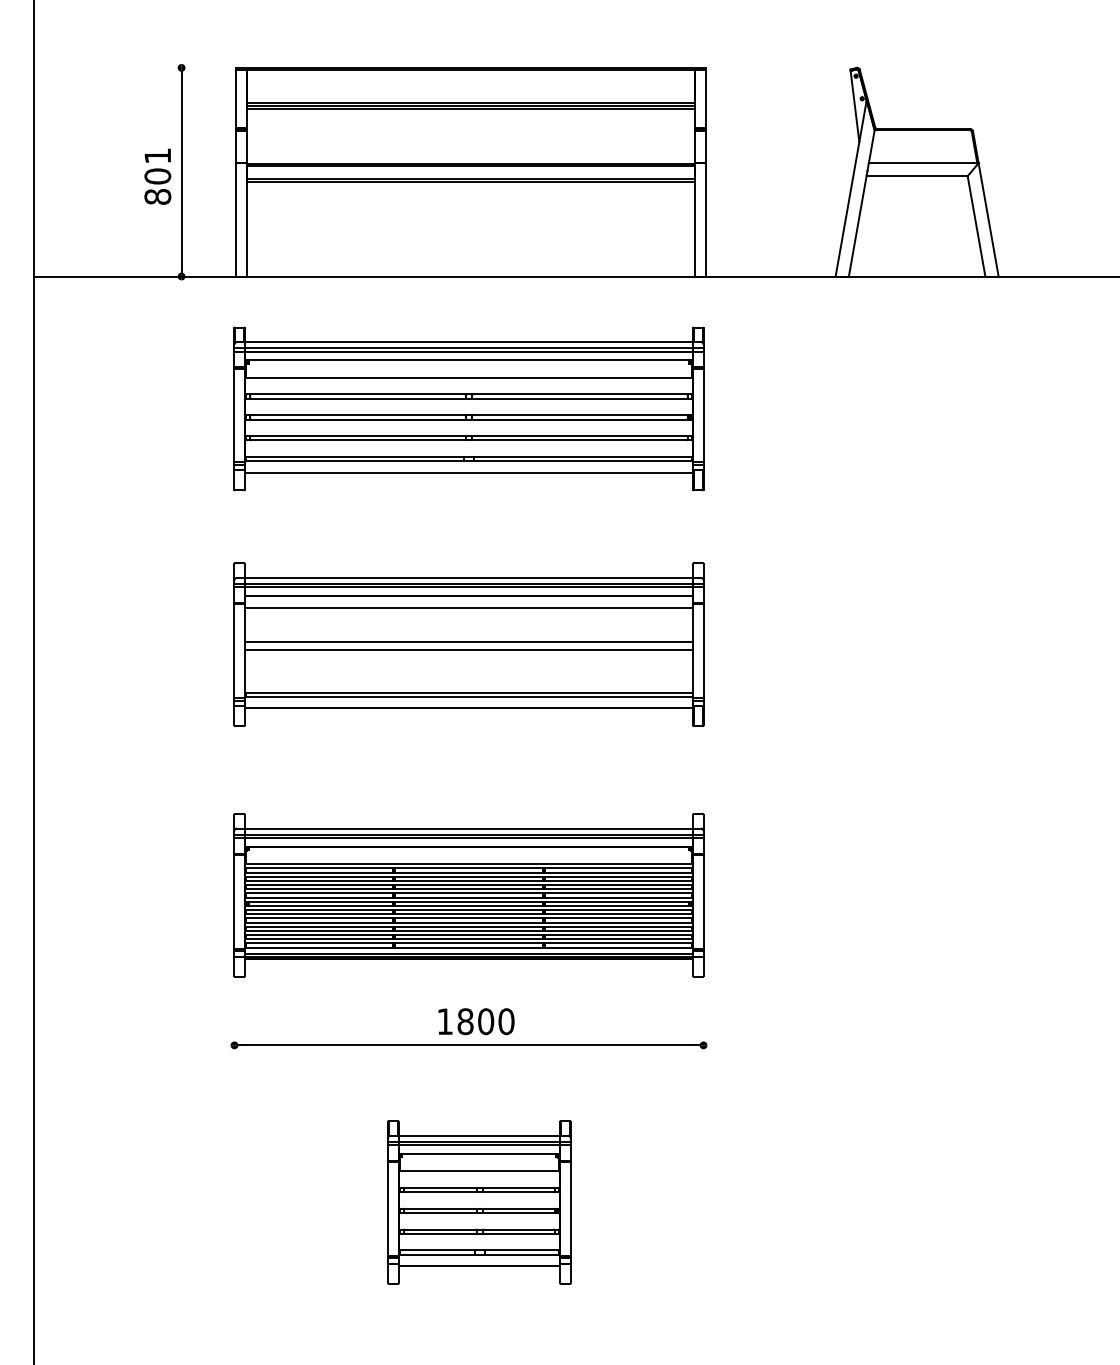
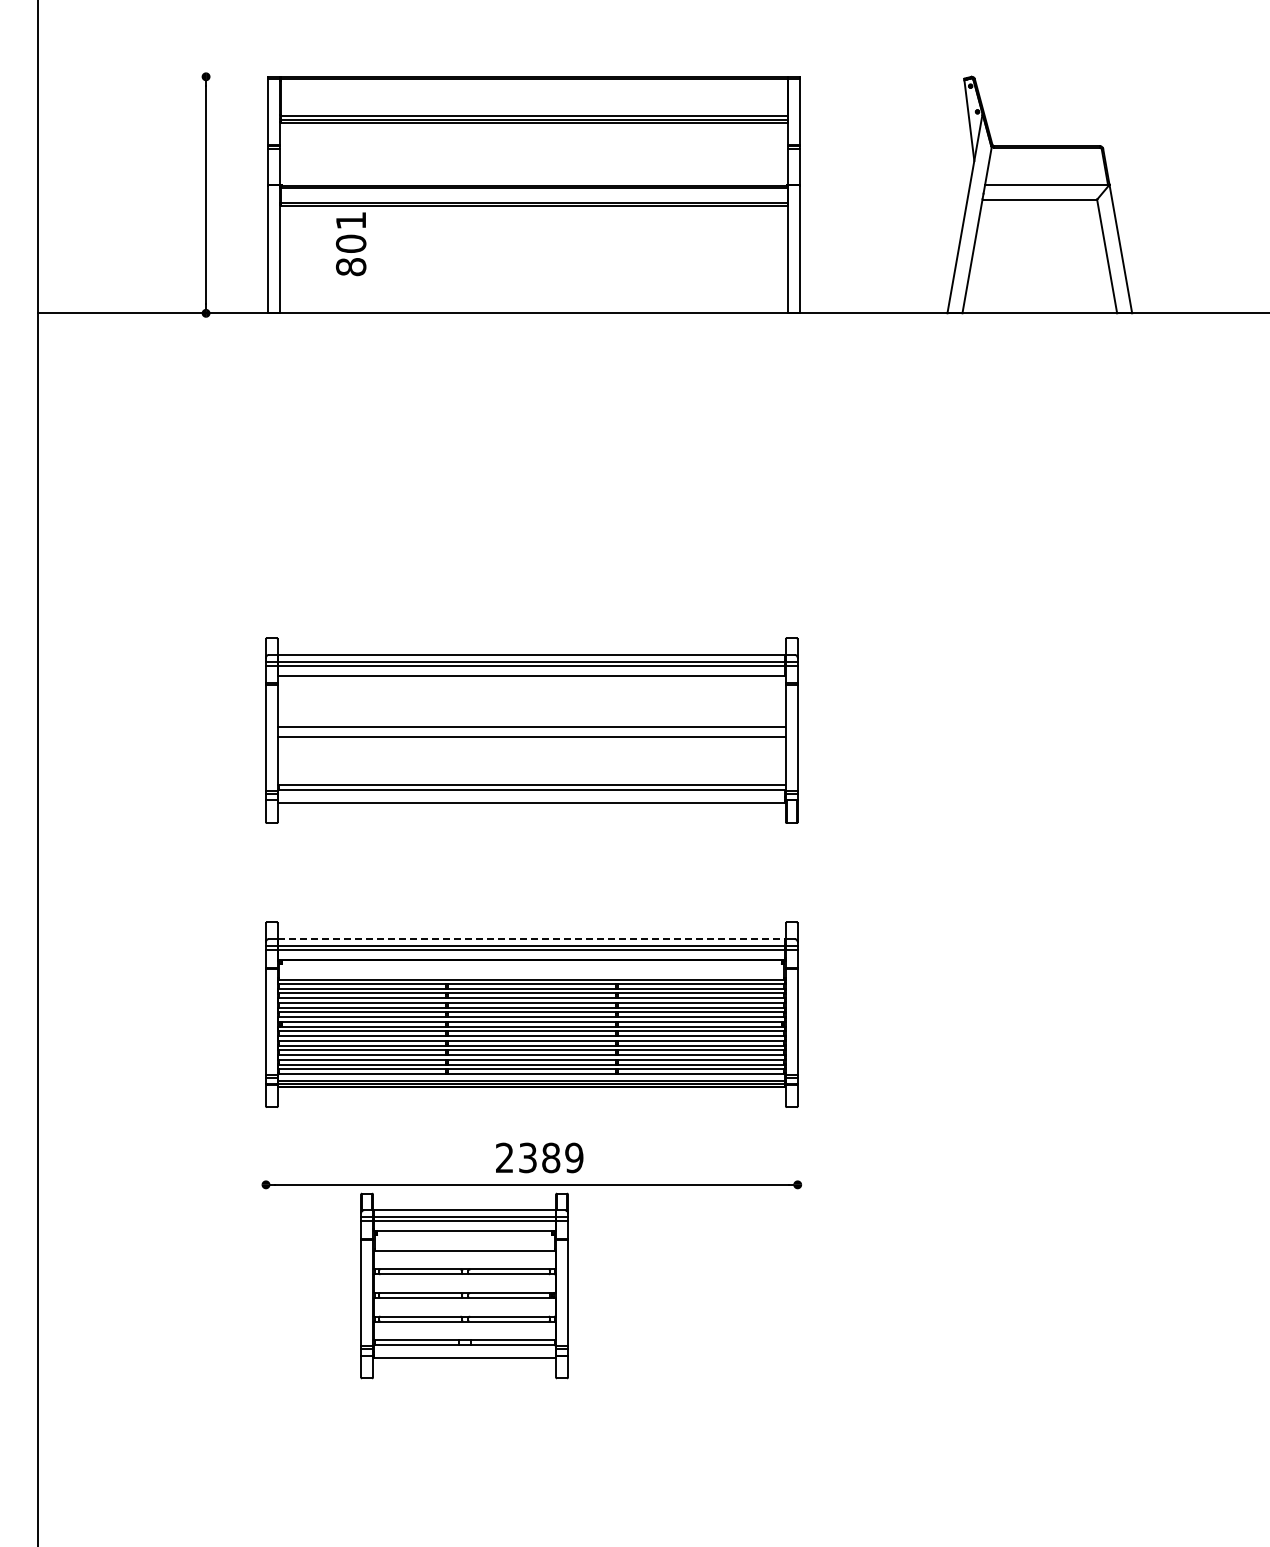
text: (158, 176) -> (351, 244), moved
part: (468, 409) -> (531, 463), removed
line: (468, 607) -> (531, 688), removed
line: (469, 828) -> (532, 939), solid -> dashed
text: (475, 1021) -> (539, 1157), 1800 -> 2389
part: (479, 1202) -> (464, 1285), moved

